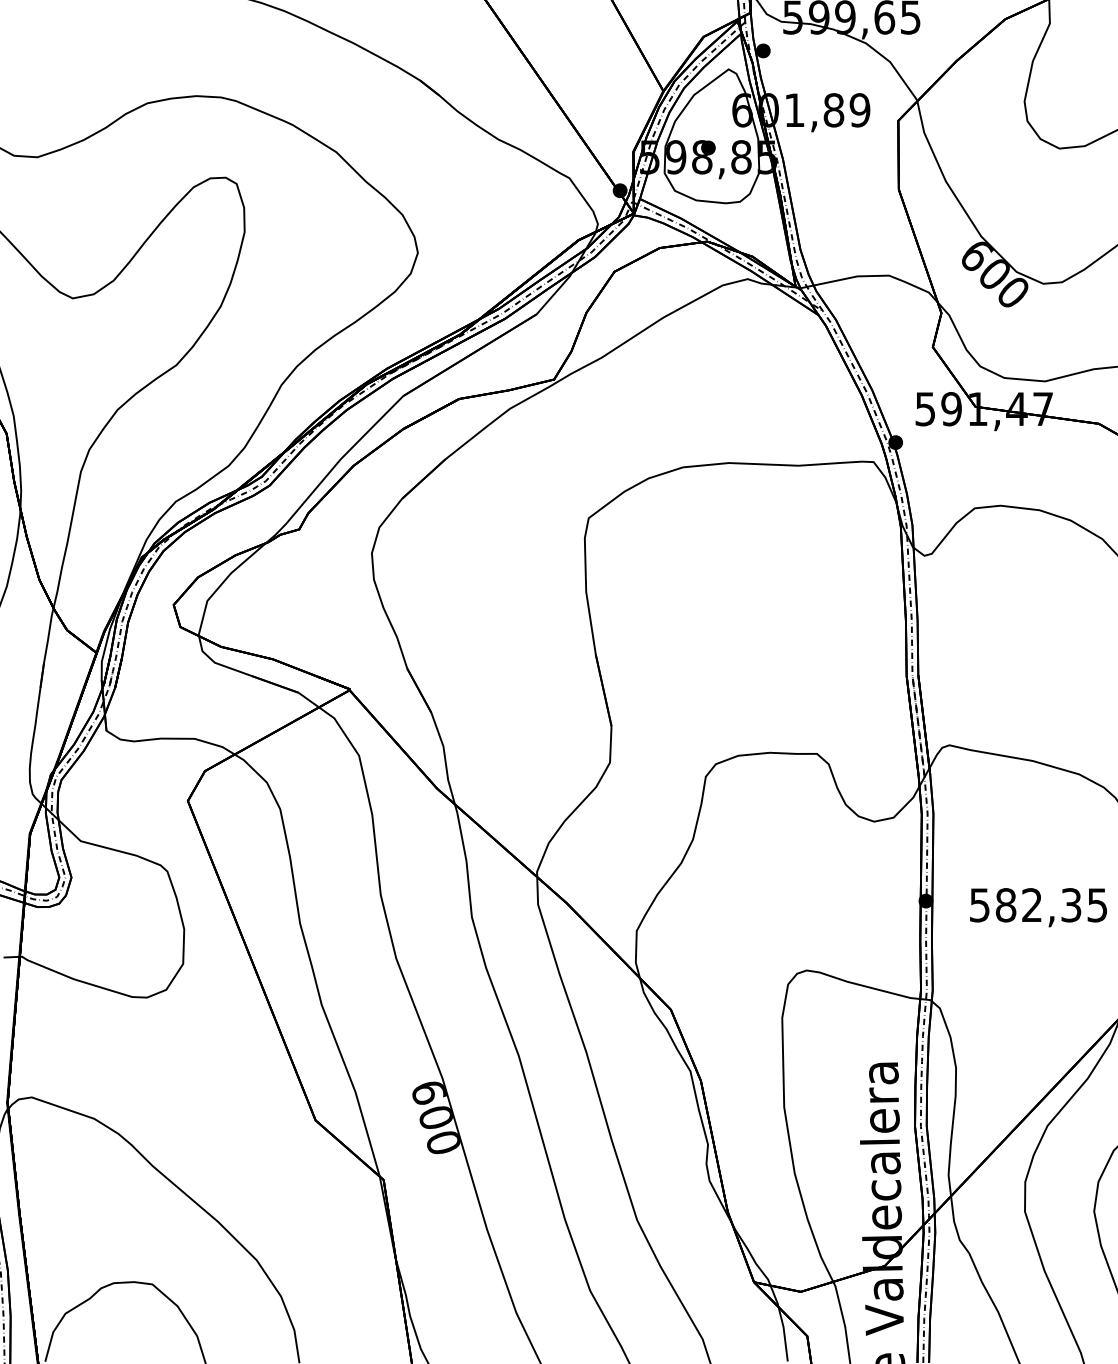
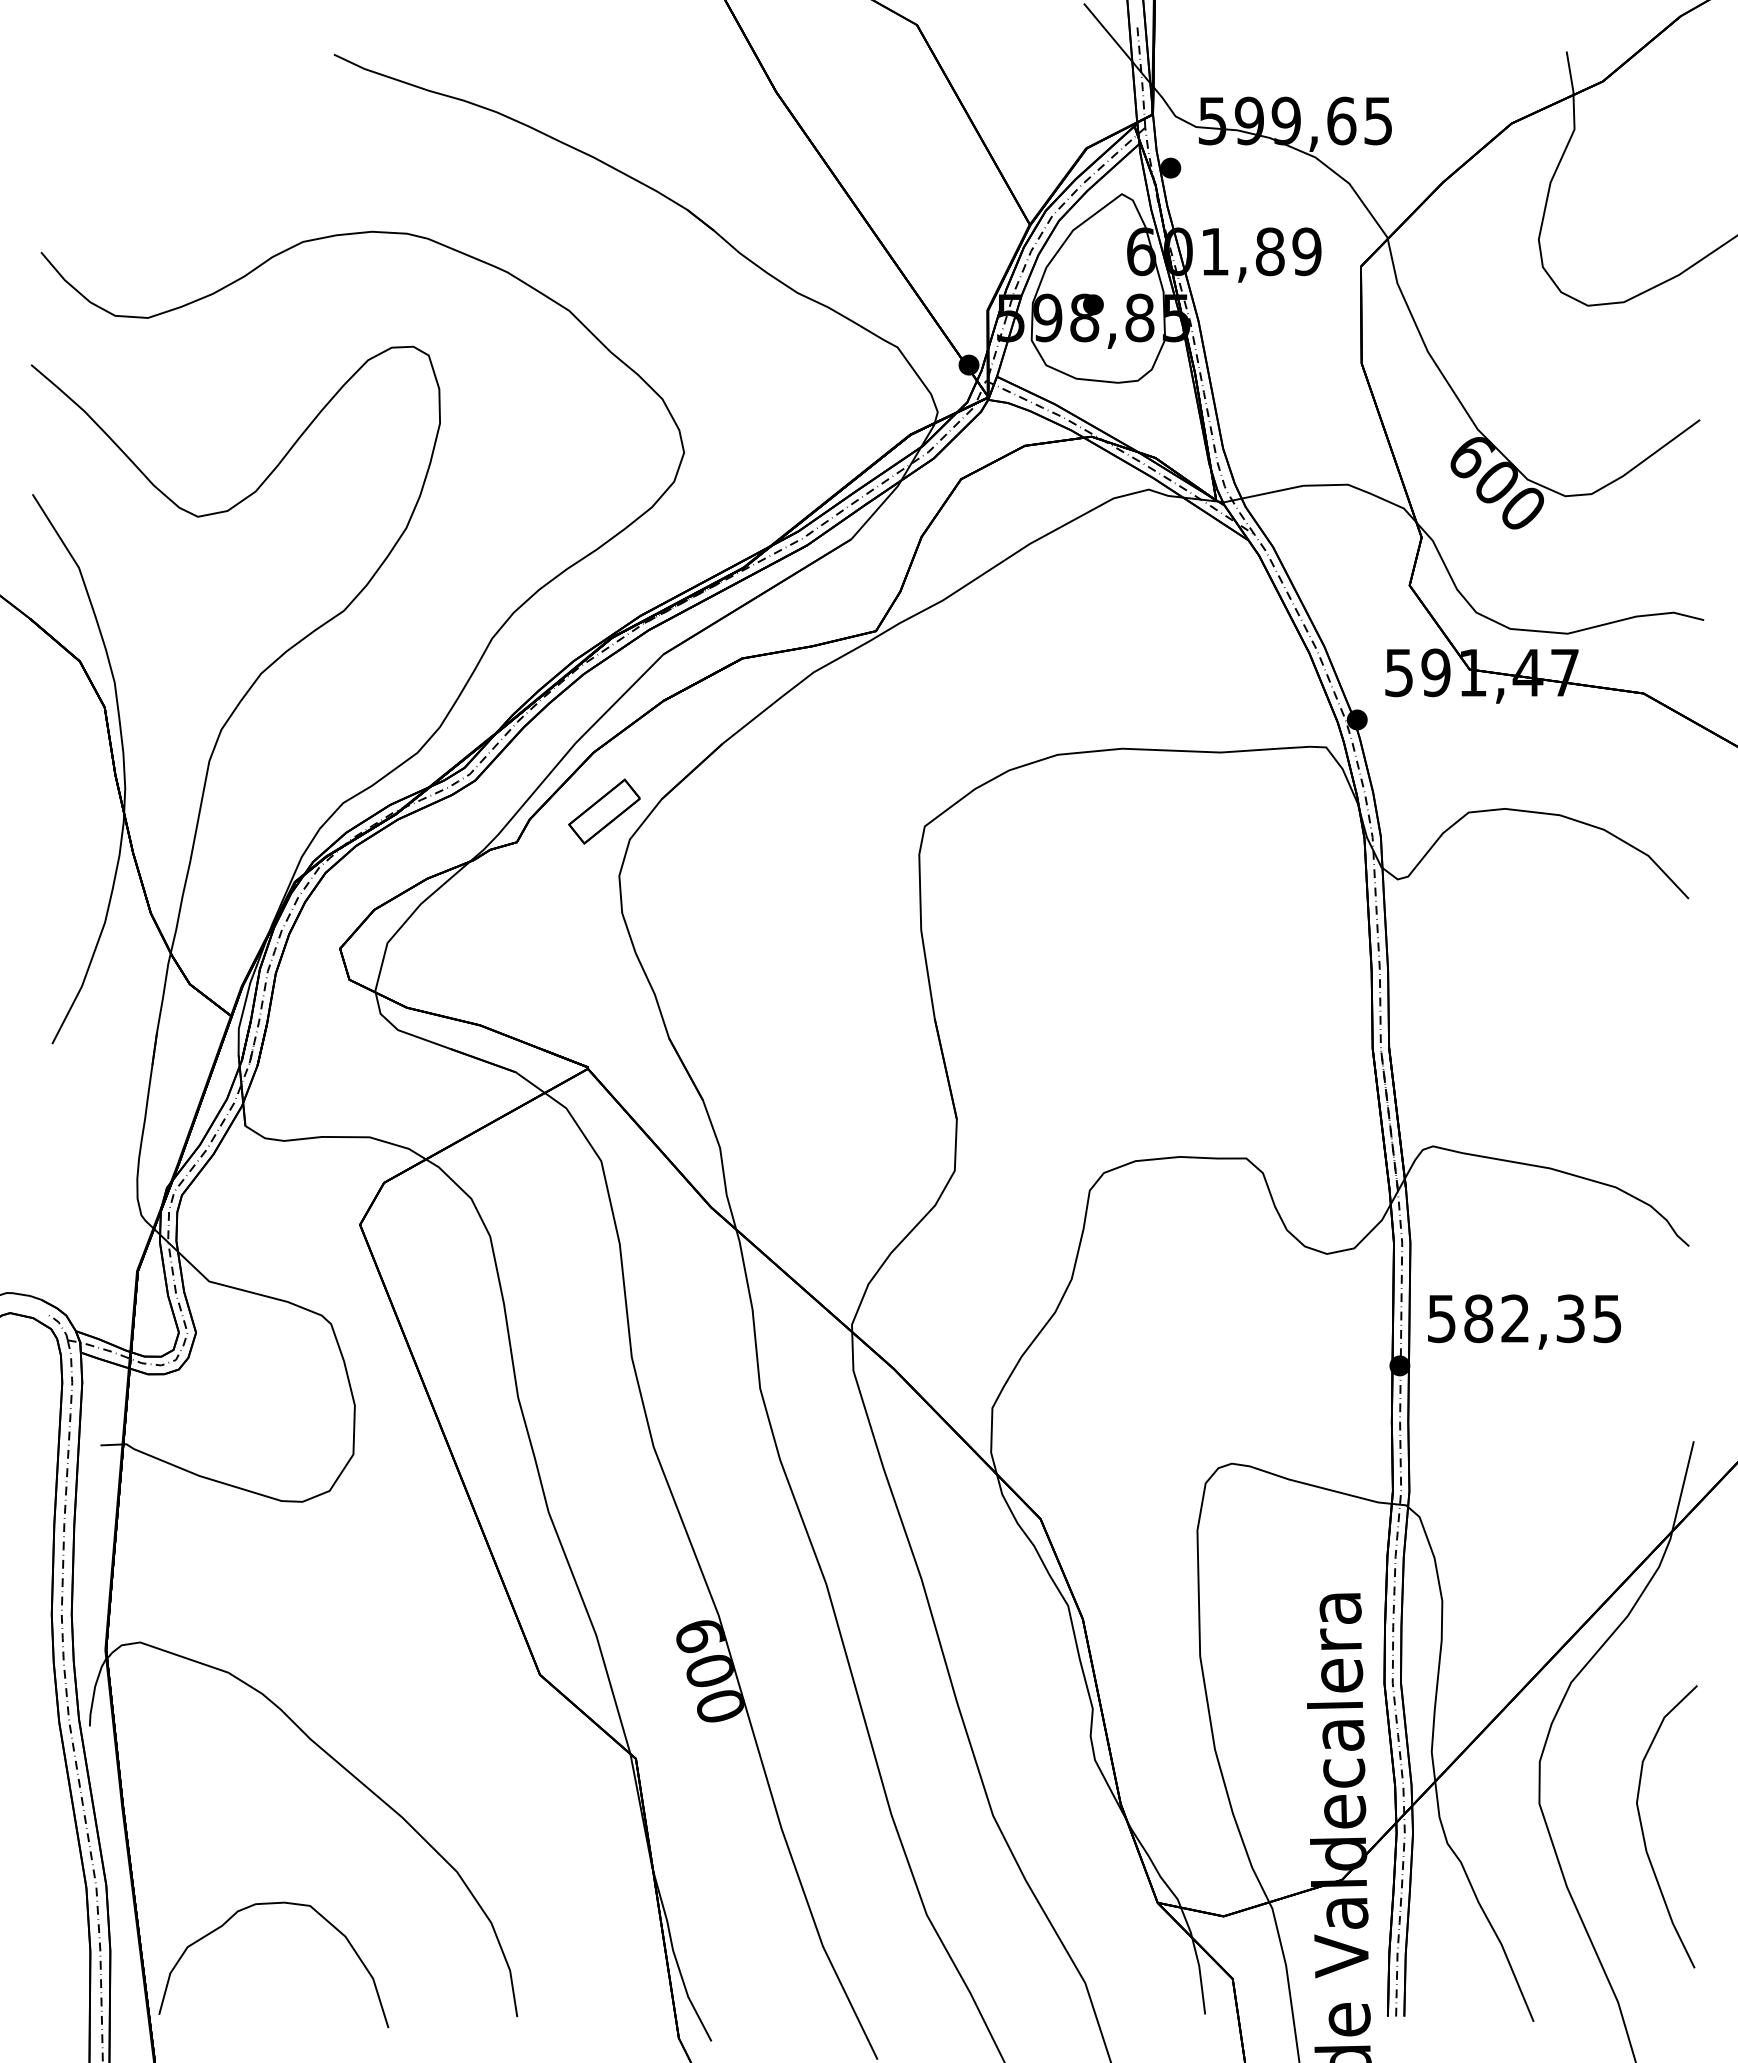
part: (361, 507) -> (604, 811), added
text: (1038, 907) -> (1524, 1321), moved

